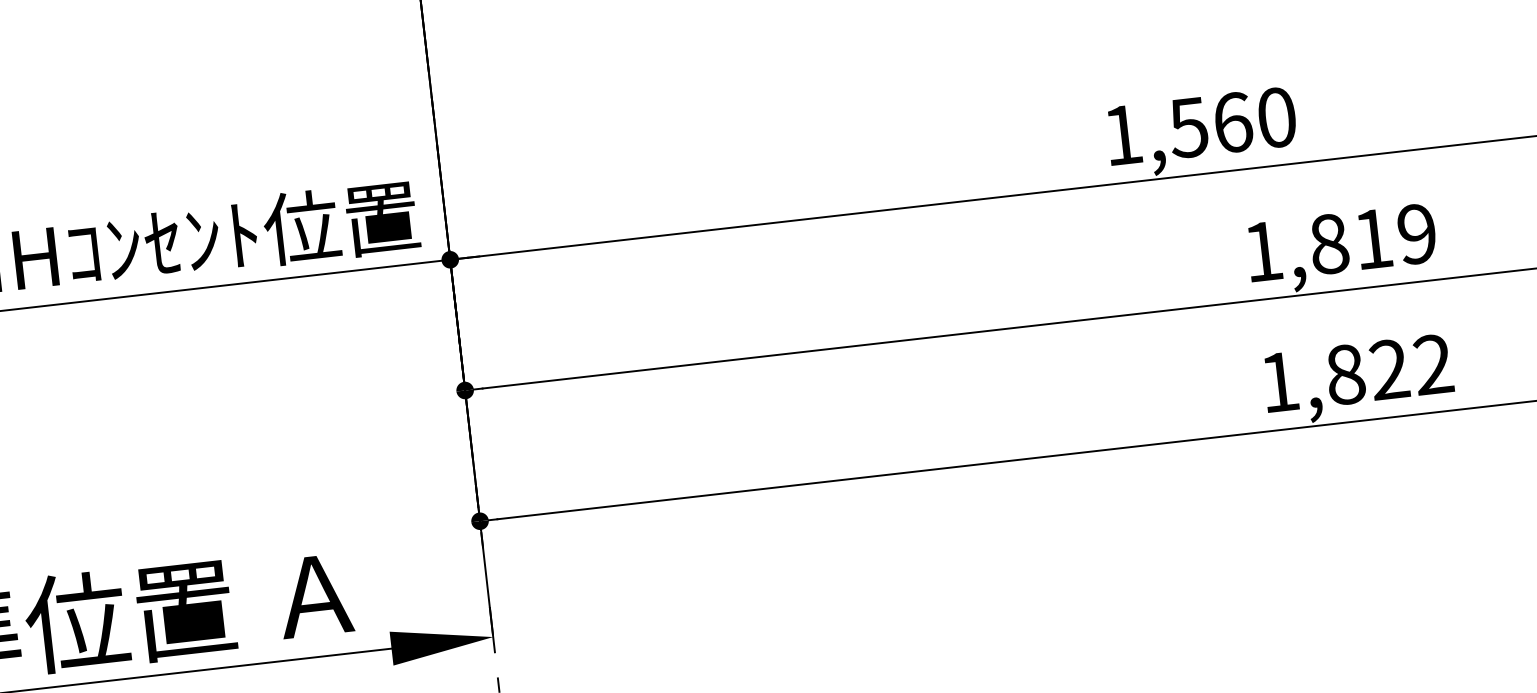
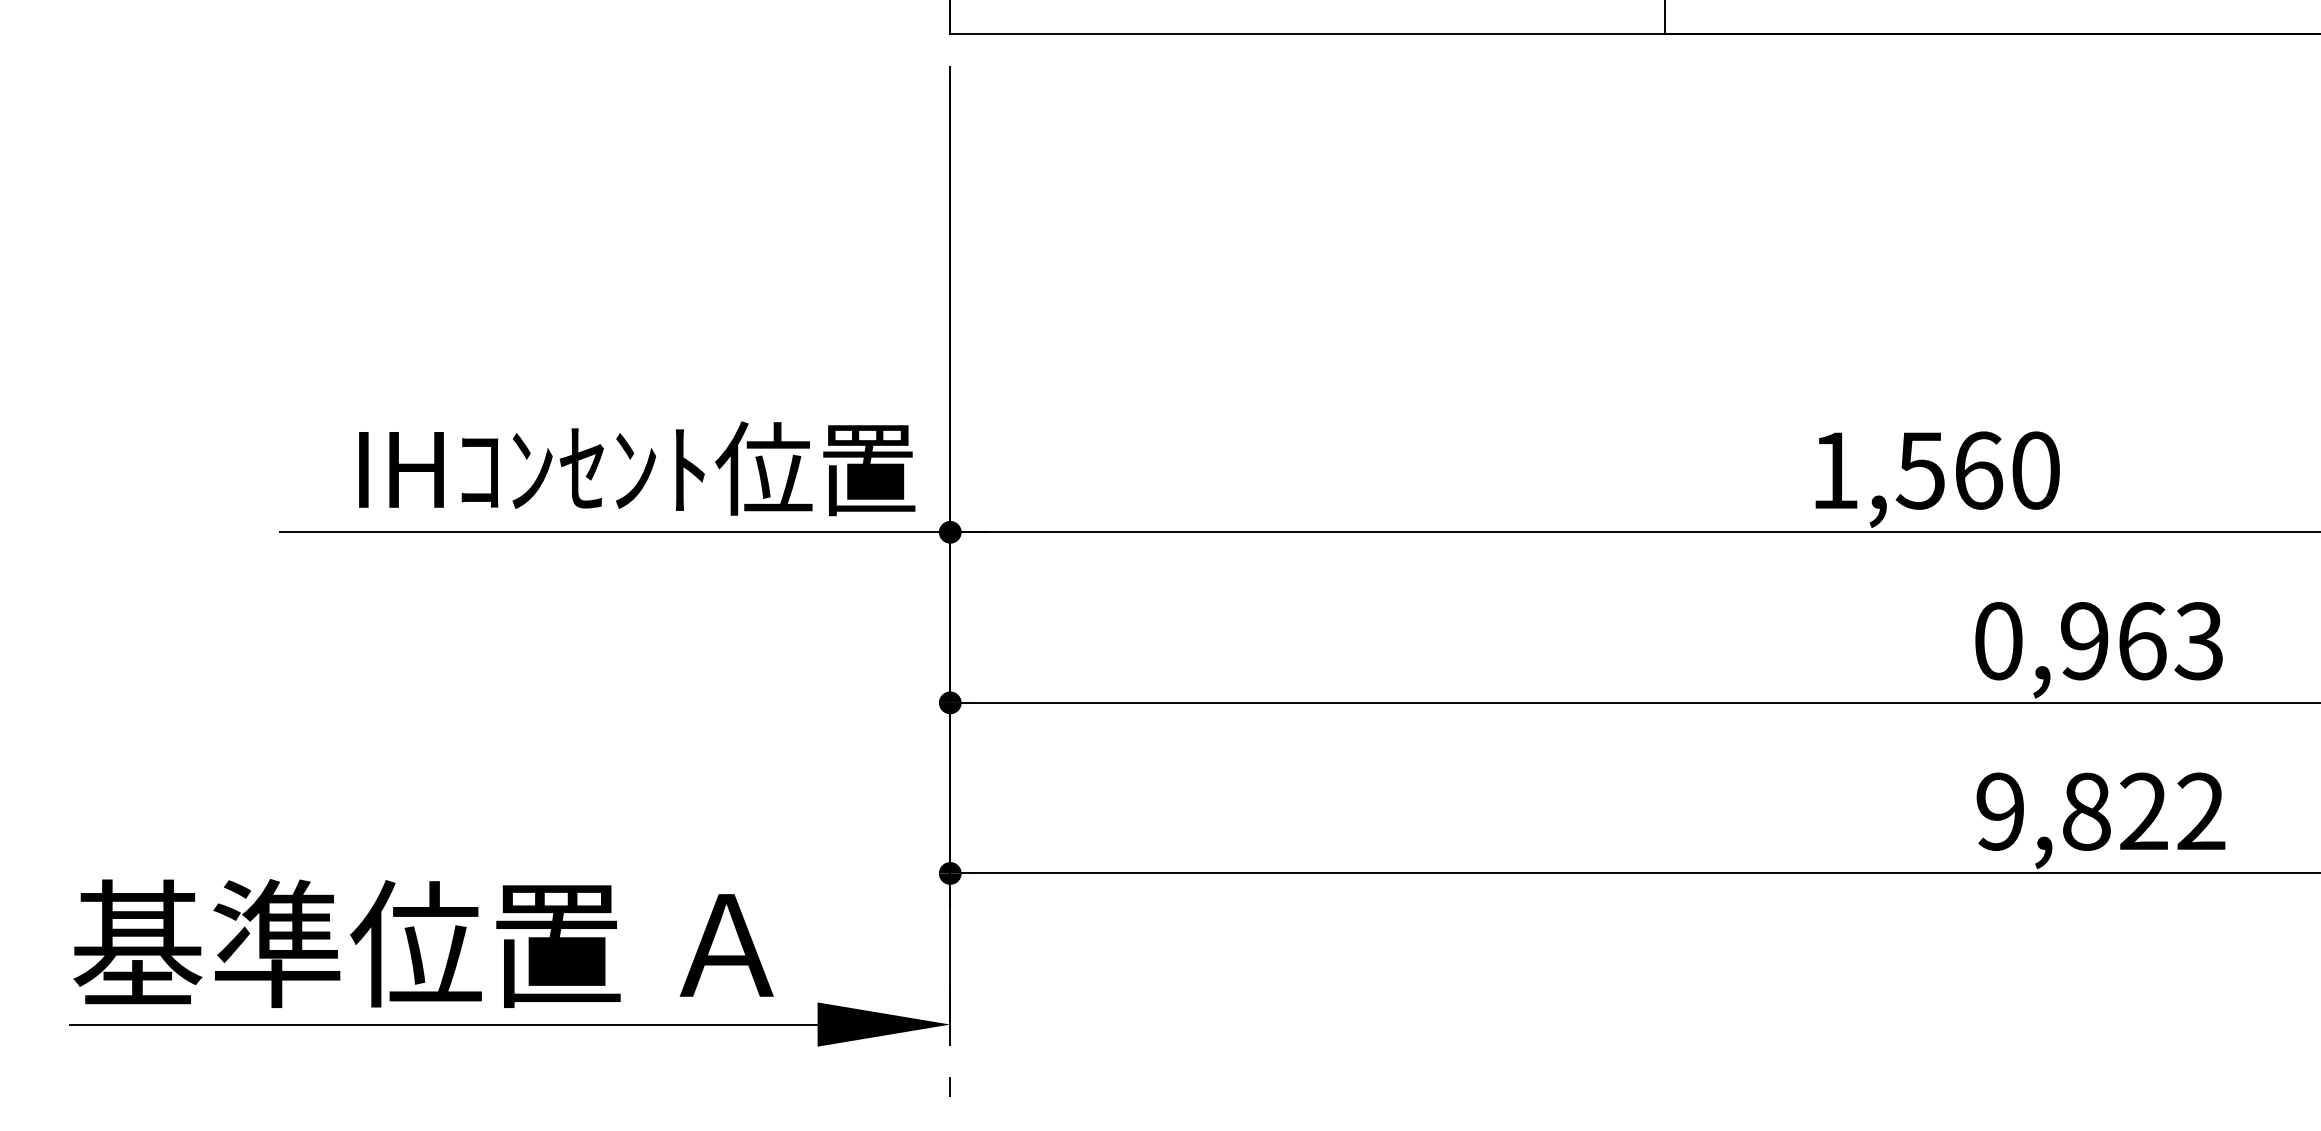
text: (1339, 243) -> (2098, 641), 1,819 -> 0,963
text: (1278, 382) -> (1999, 811), 1,822 -> 9,822

